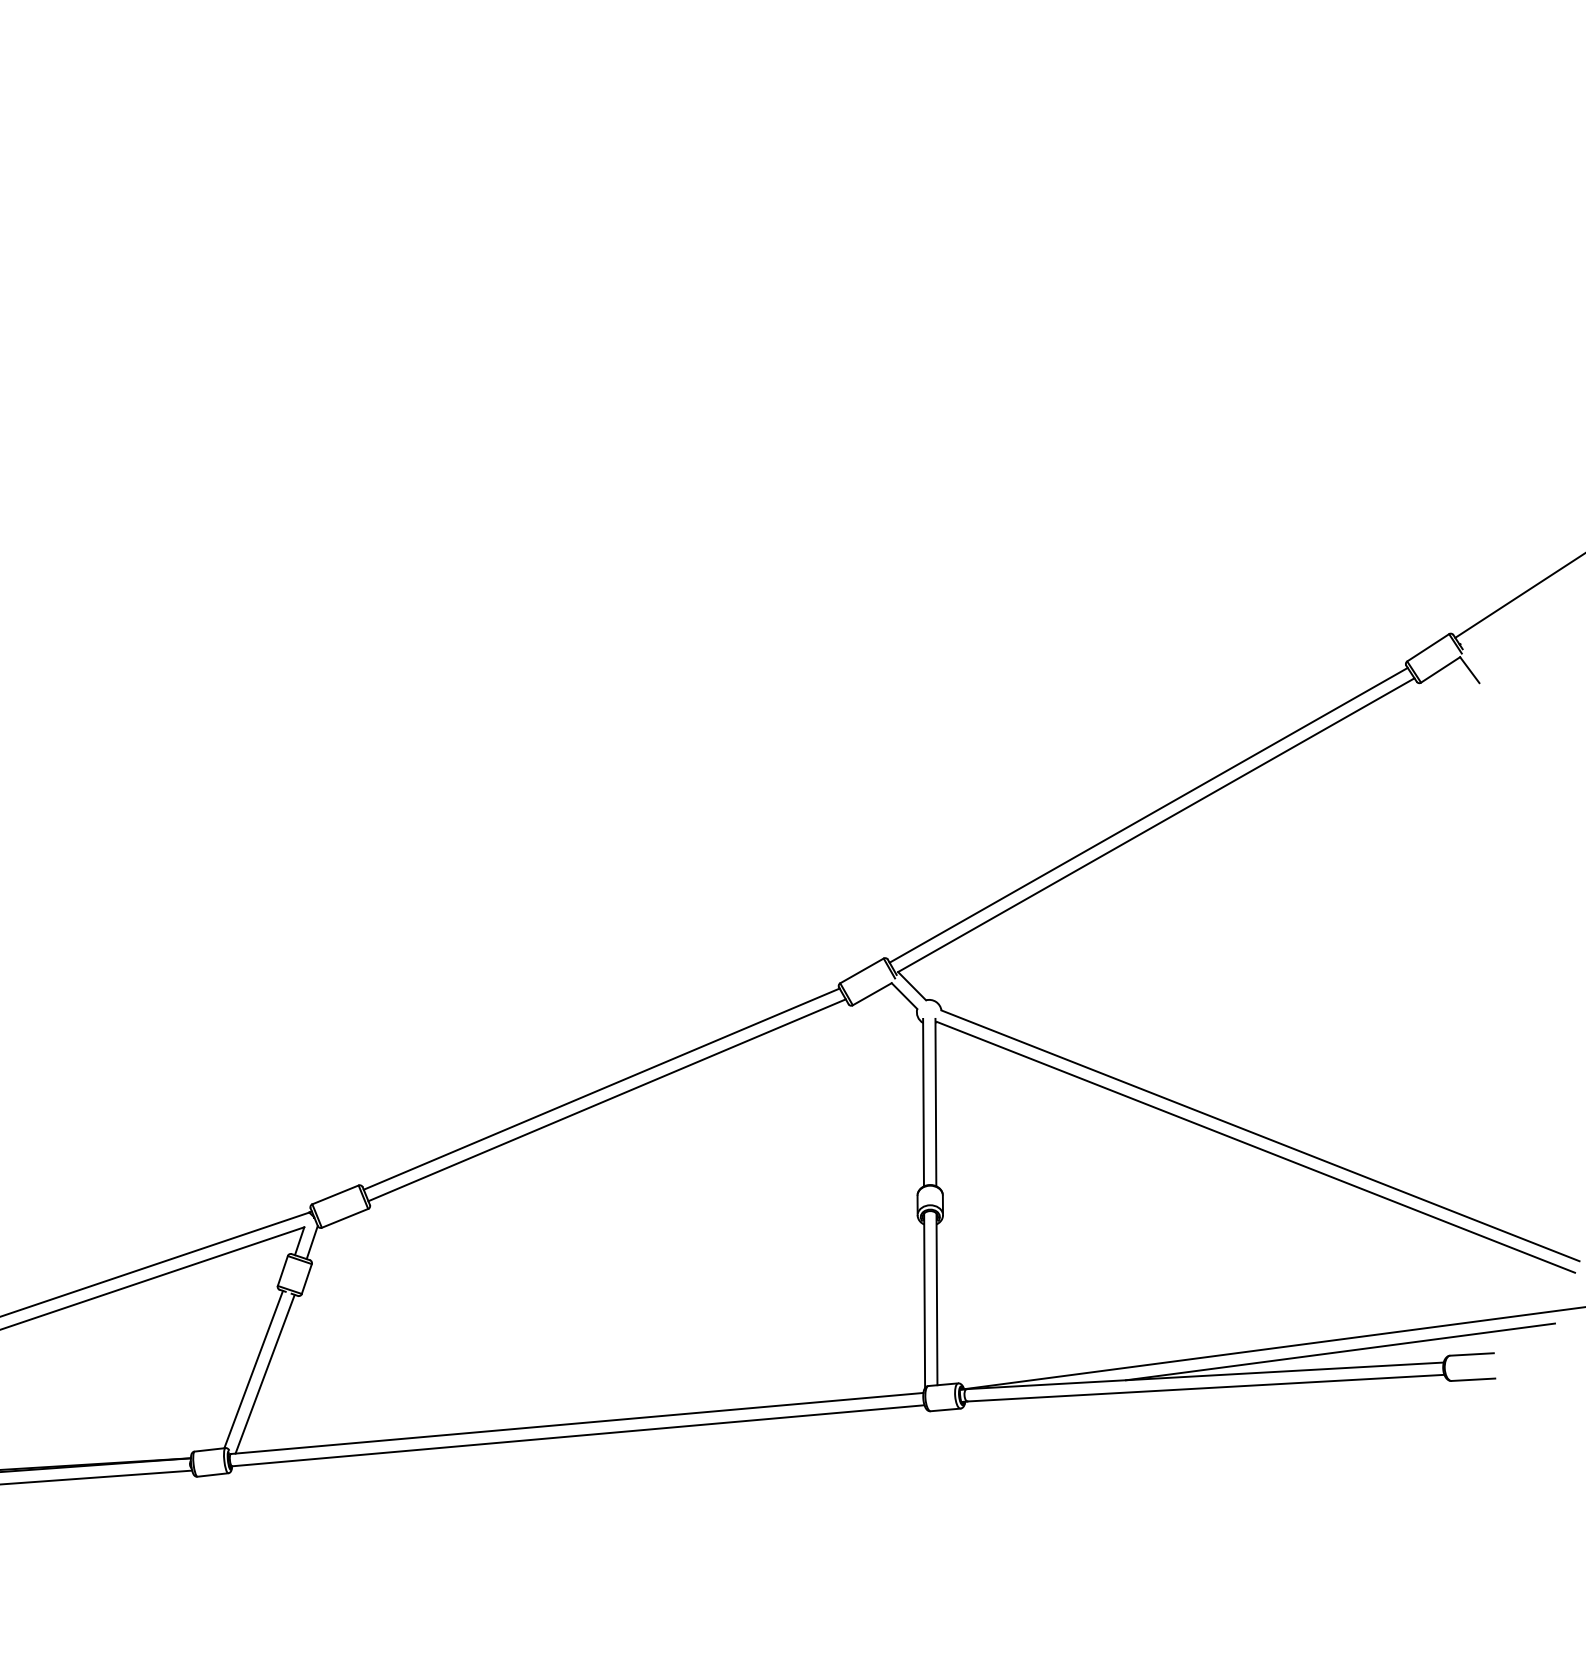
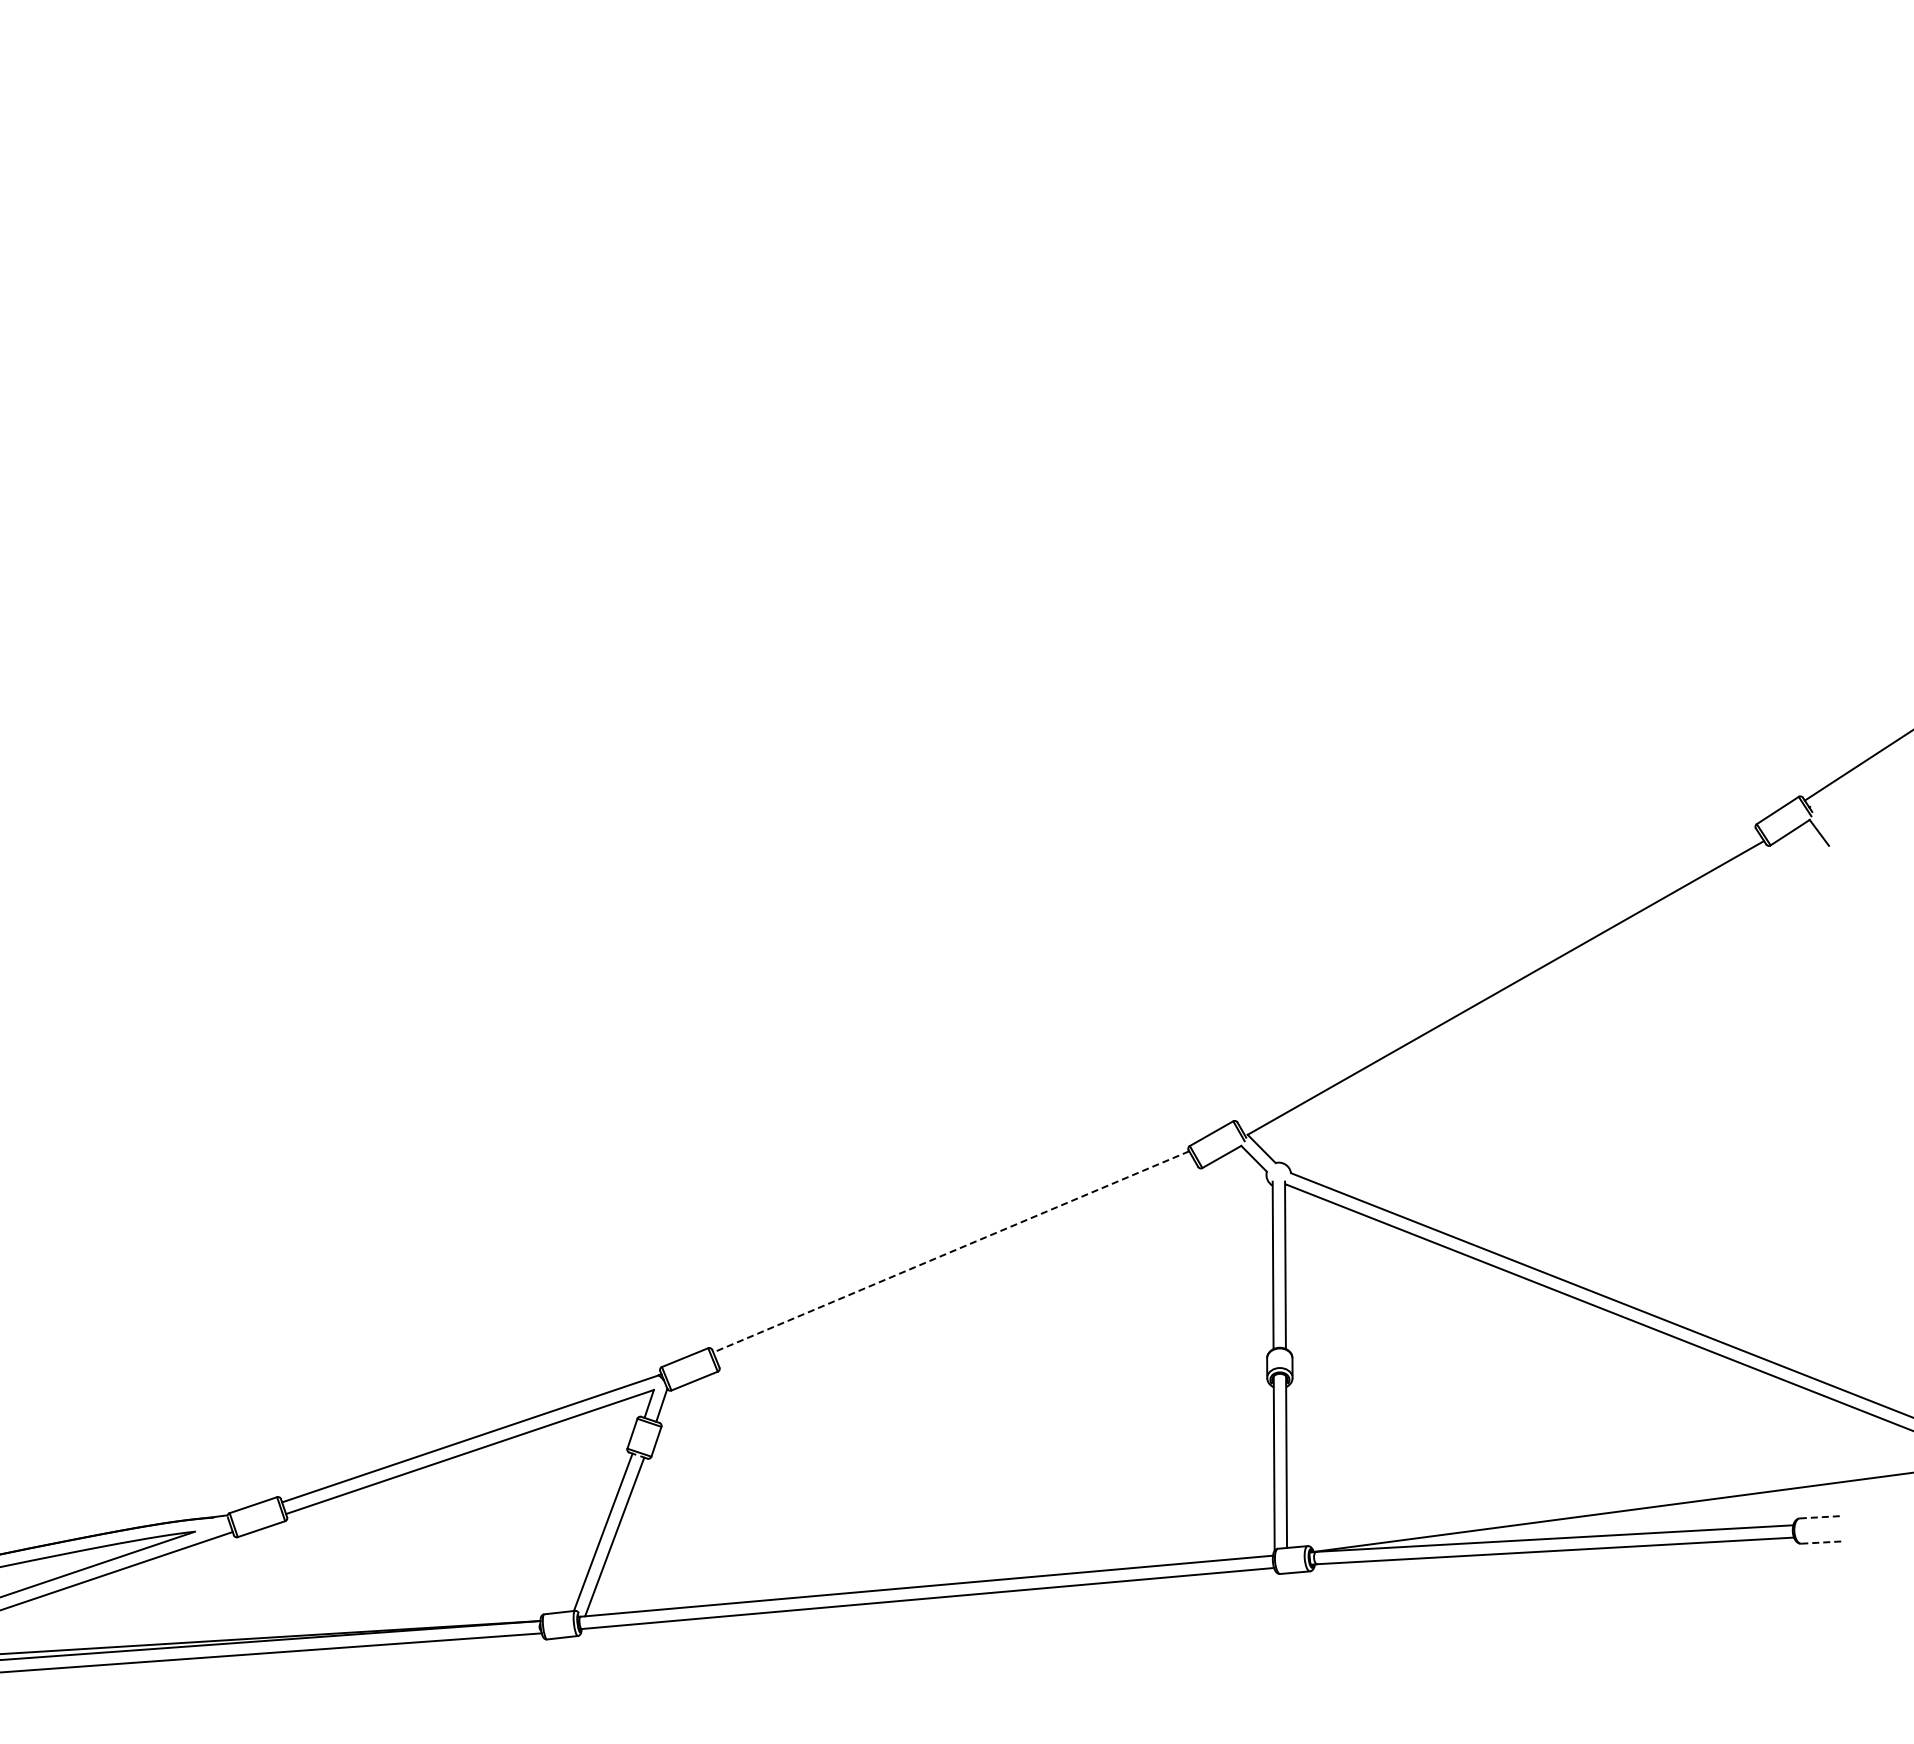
line: (1148, 814) -> (1498, 977), removed
line: (600, 1089) -> (950, 1252), solid -> dashed
line: (606, 1099) -> (956, 1262), removed
line: (1339, 1351) -> (1689, 1514), removed
line: (1471, 1354) -> (1821, 1517), solid -> dashed
line: (1473, 1379) -> (1823, 1542), solid -> dashed

